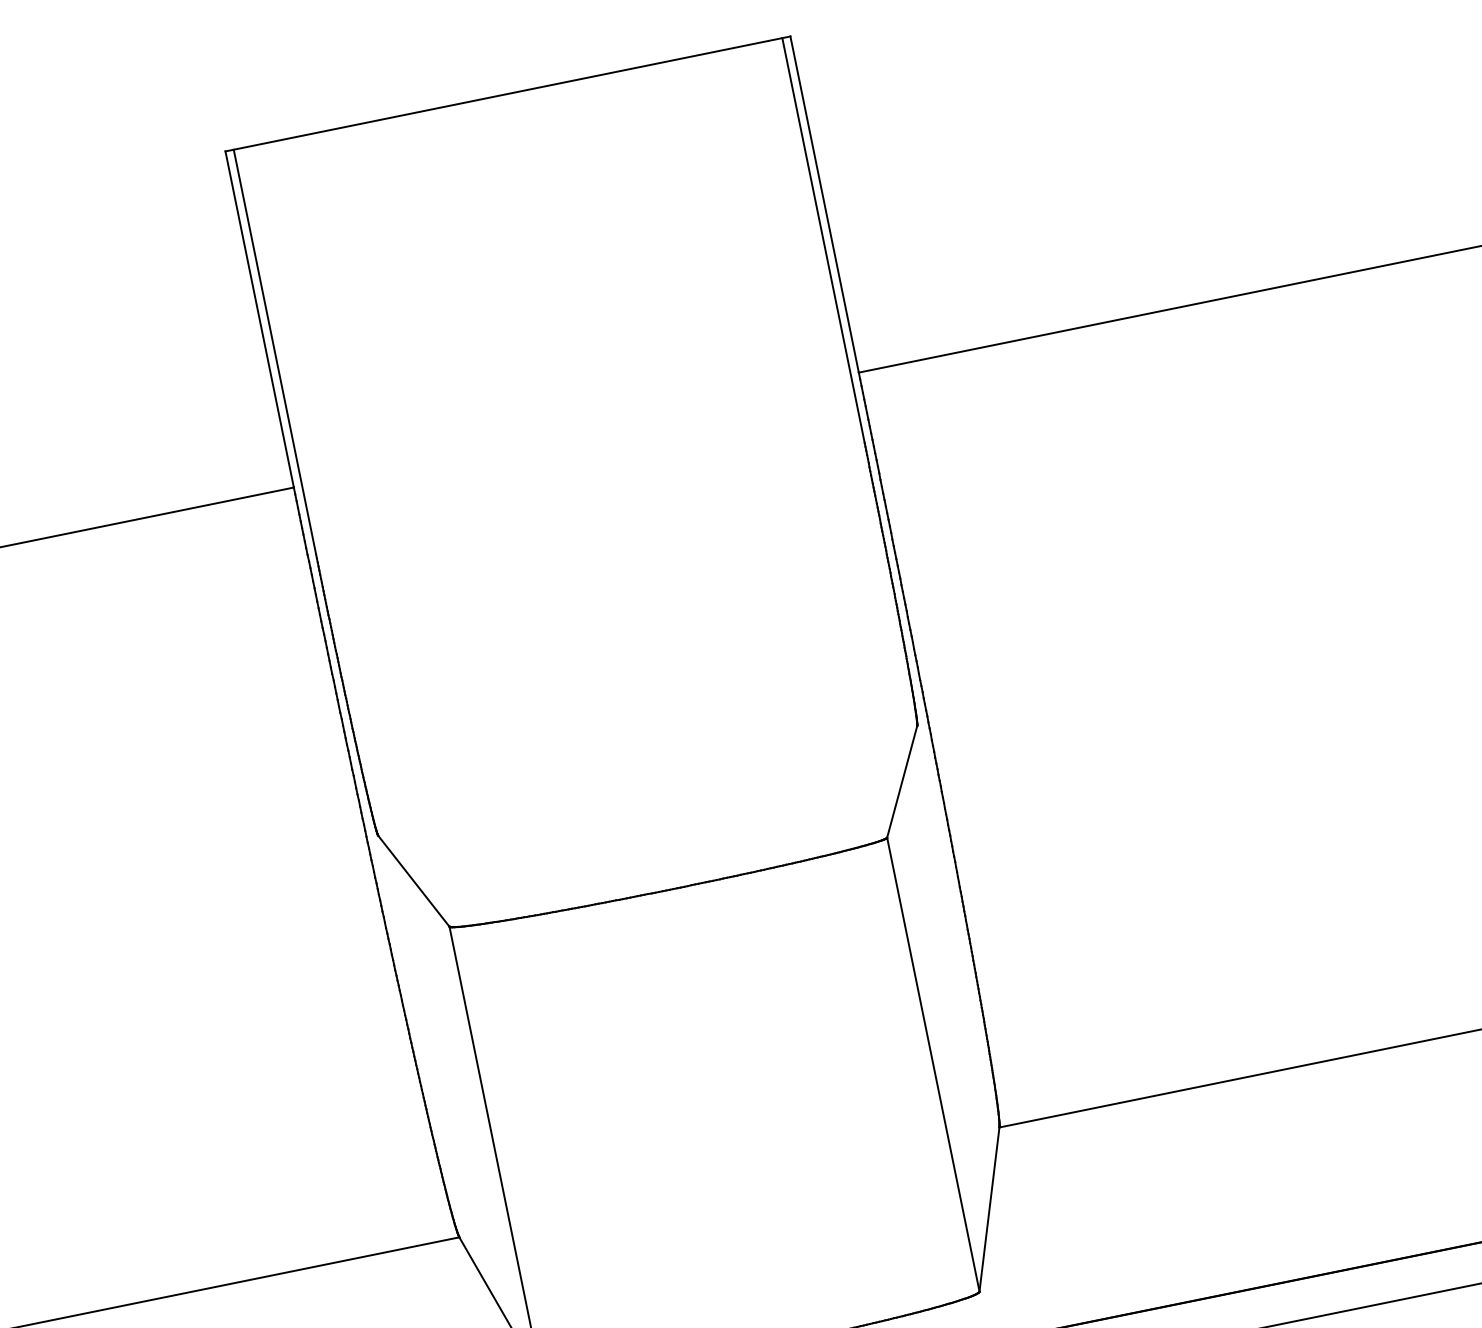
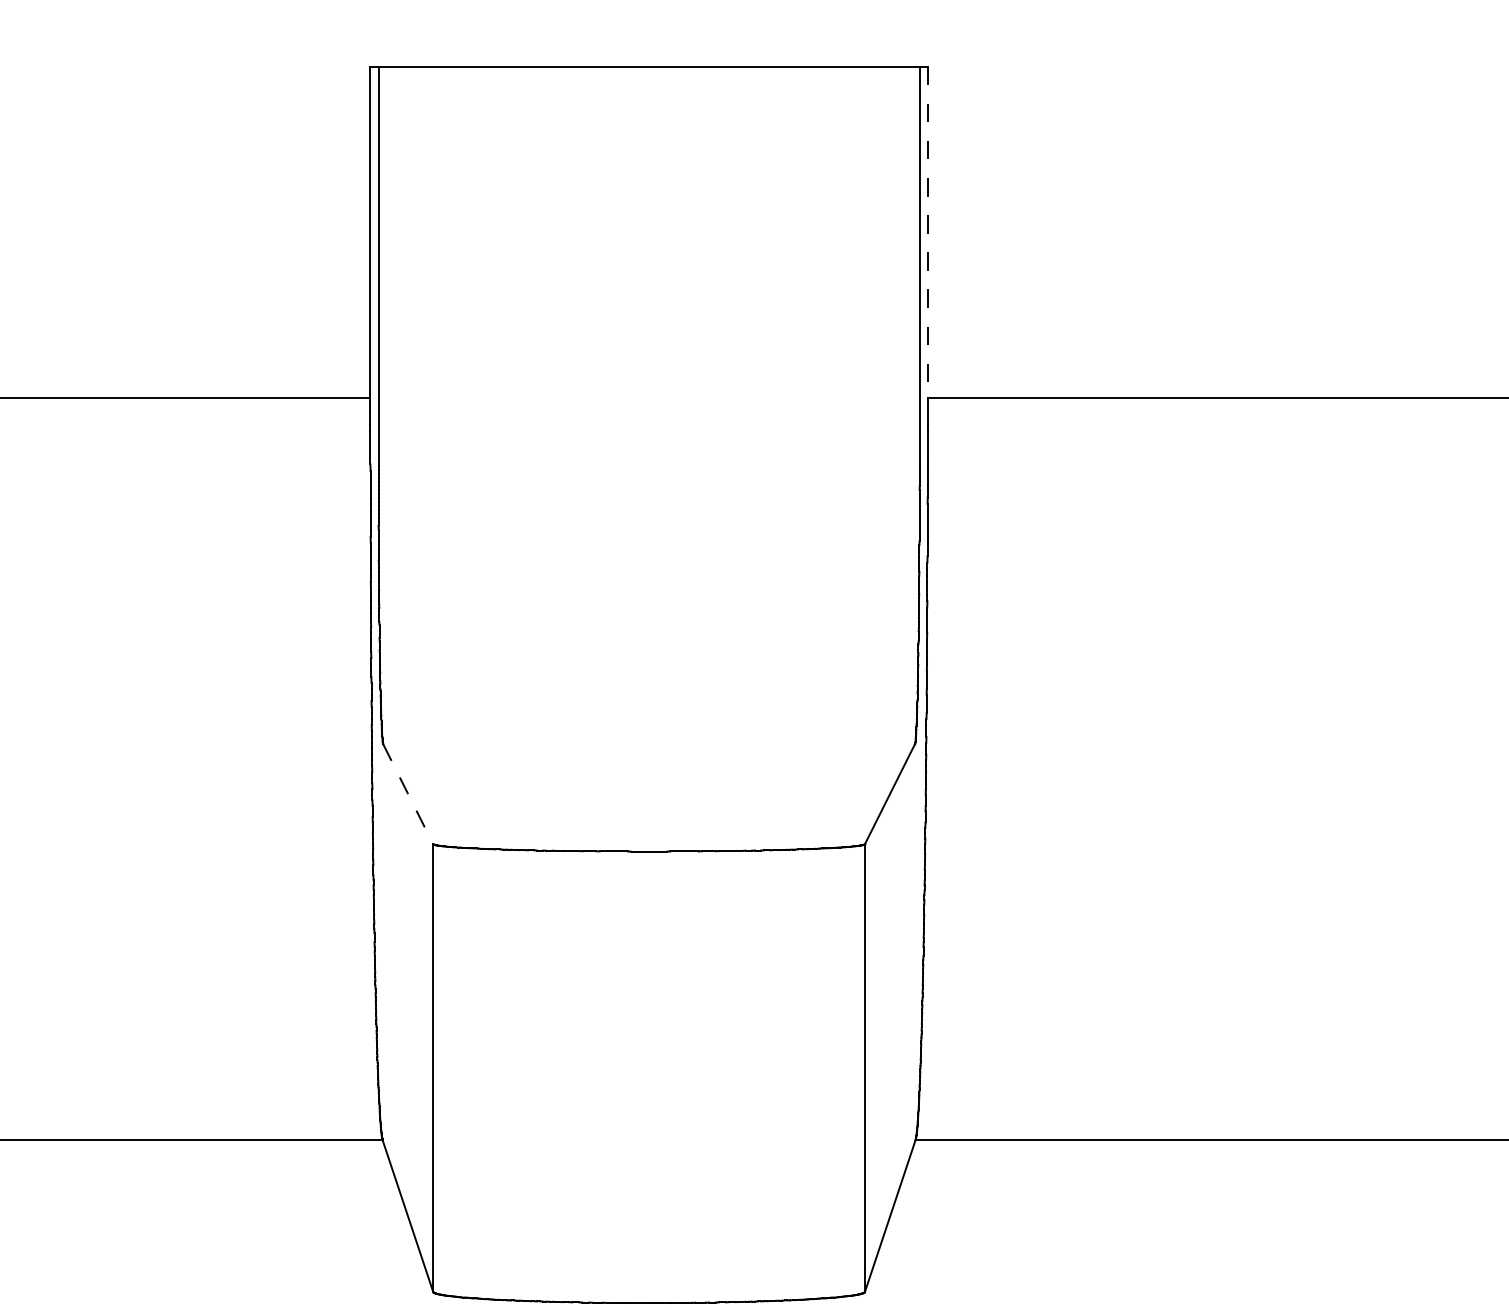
line: (824, 204) -> (927, 232), solid -> dashed
line: (414, 881) -> (408, 794), solid -> dashed

